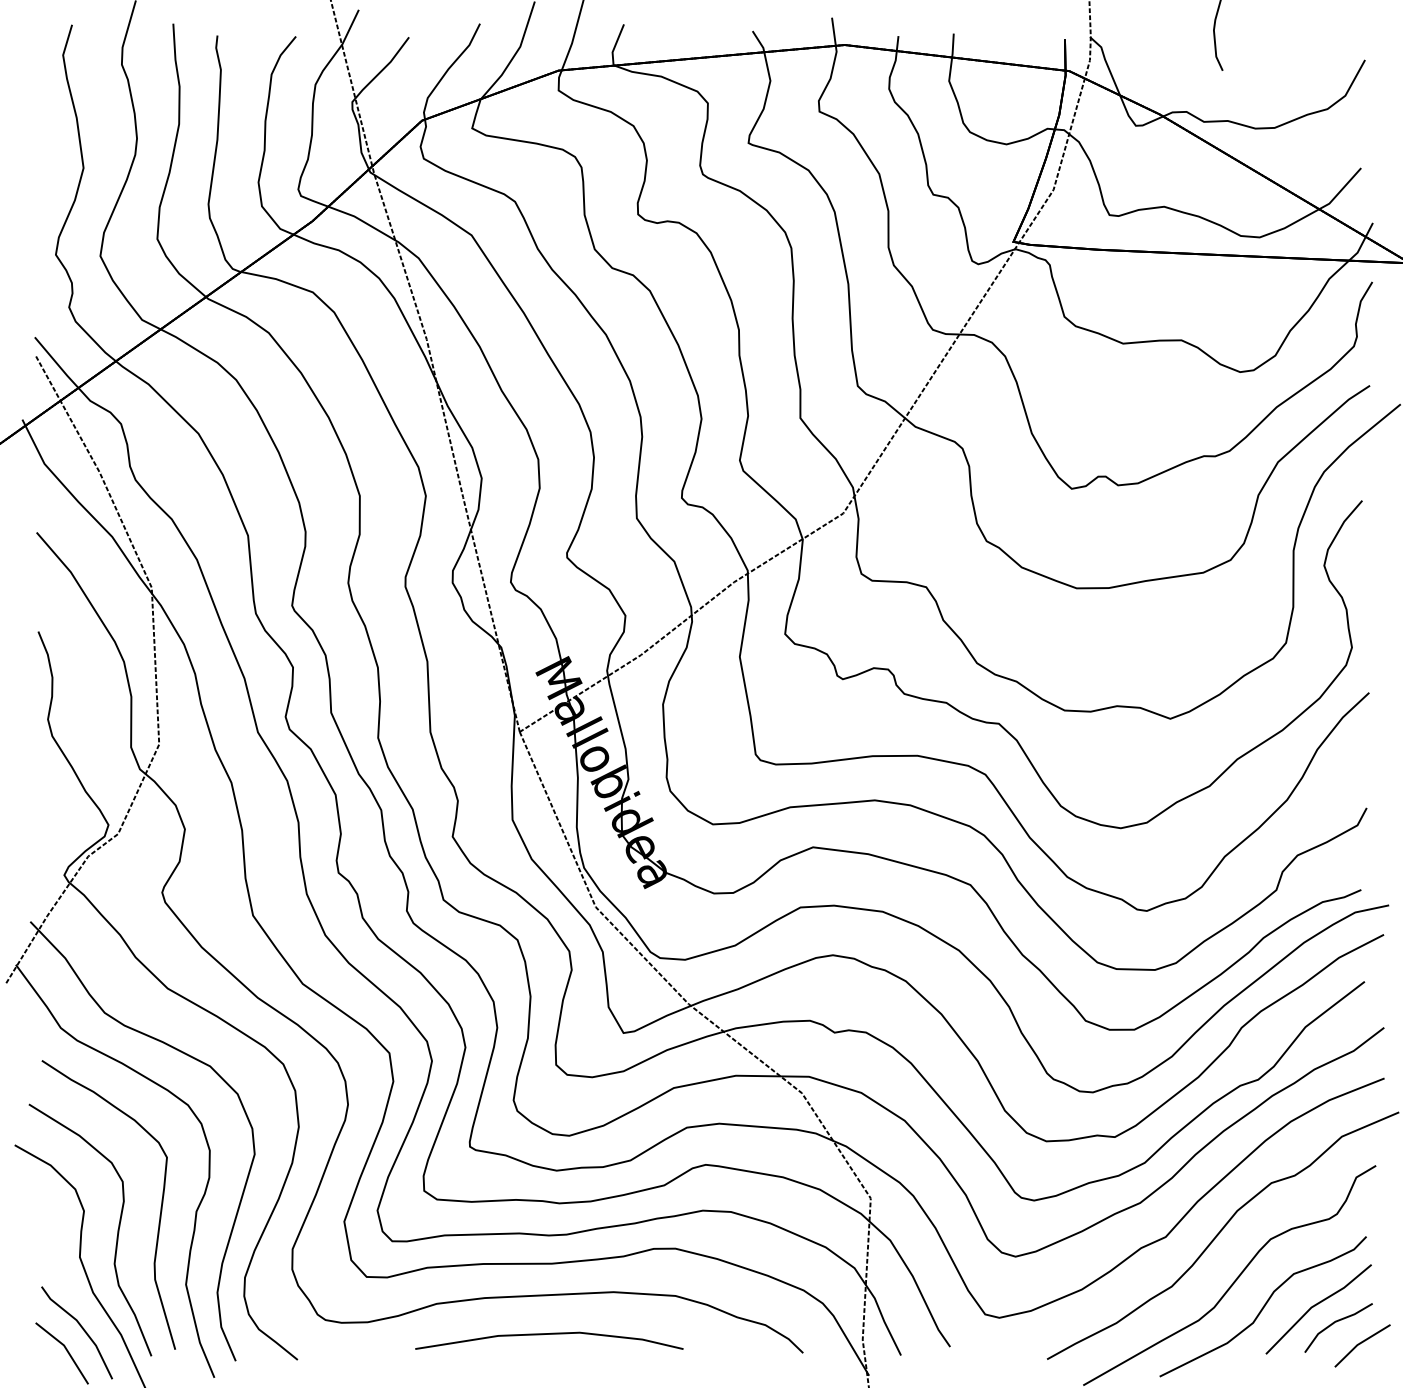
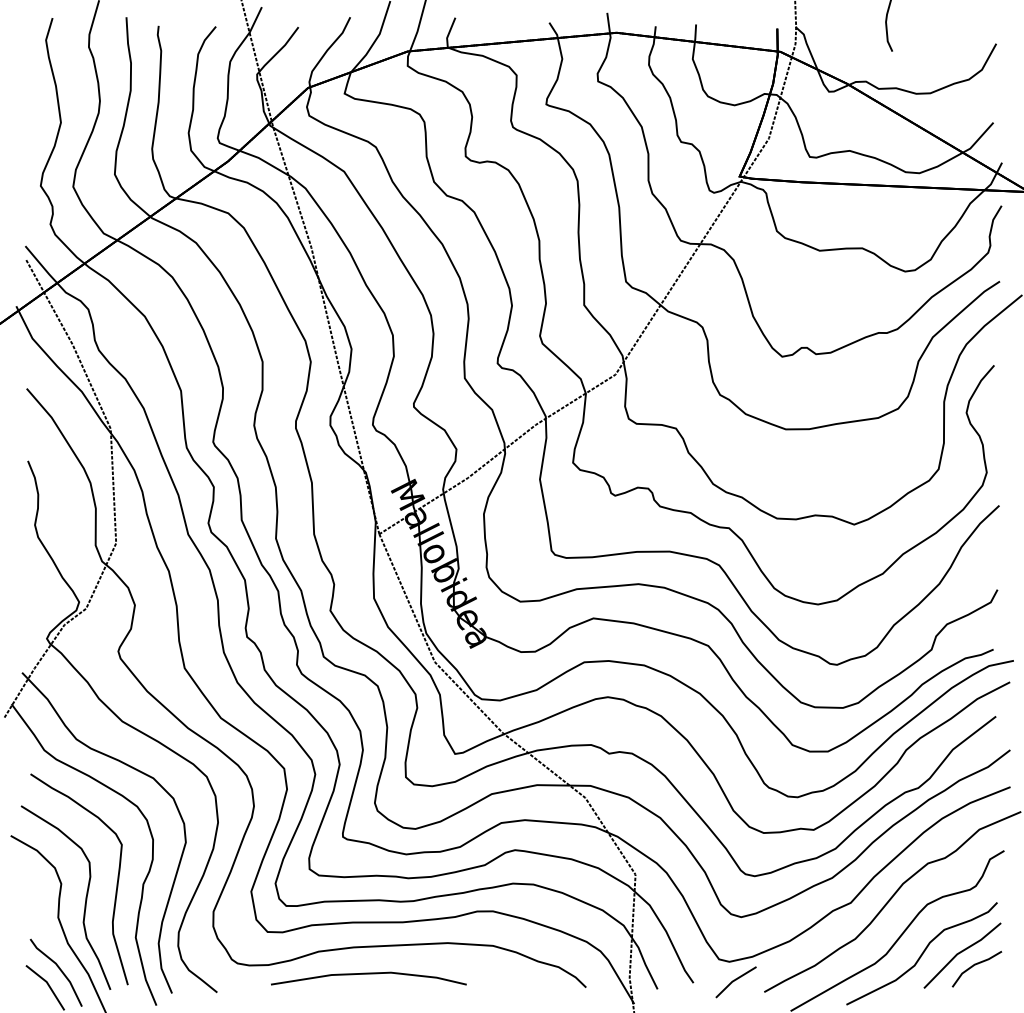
line: (549, 1334) -> (368, 974), moved
line: (1362, 1343) -> (736, 980), moved

